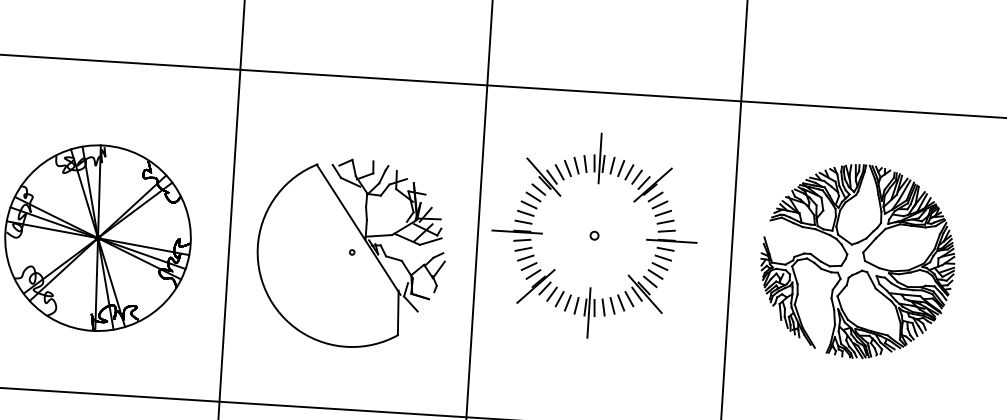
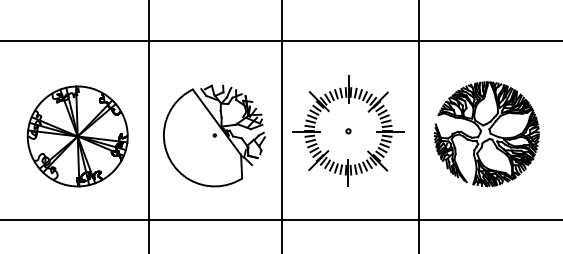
part: (594, 234) -> (348, 130), moved
part: (857, 261) -> (486, 134), moved

